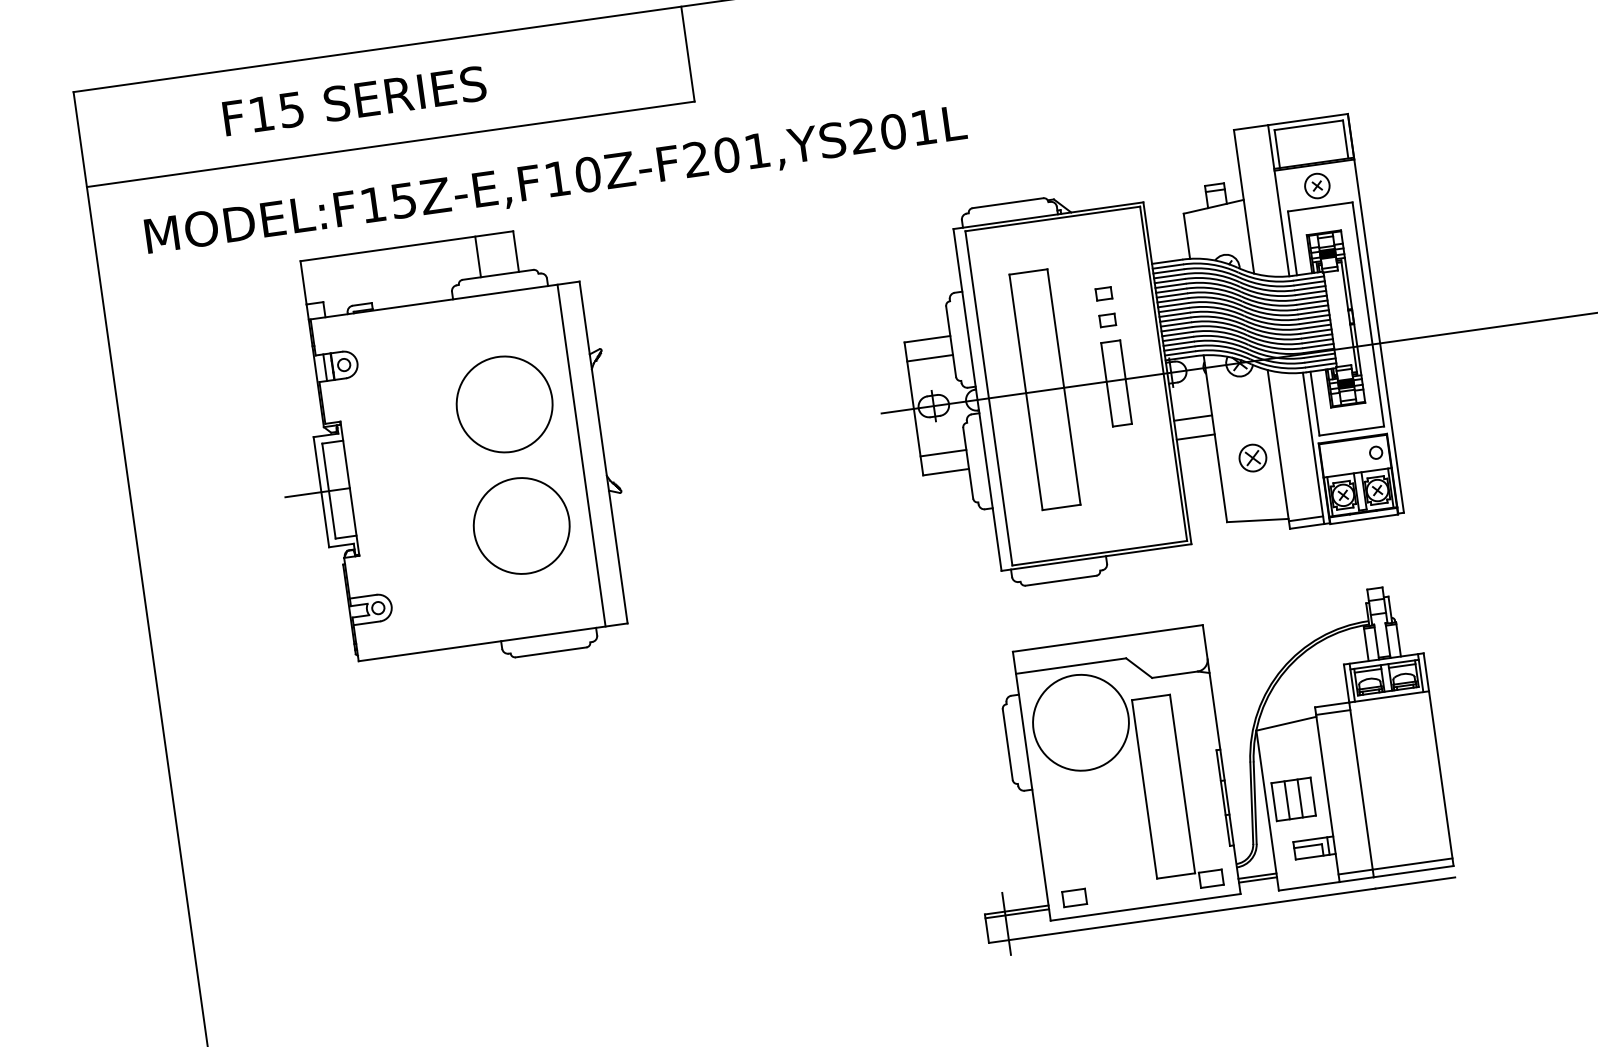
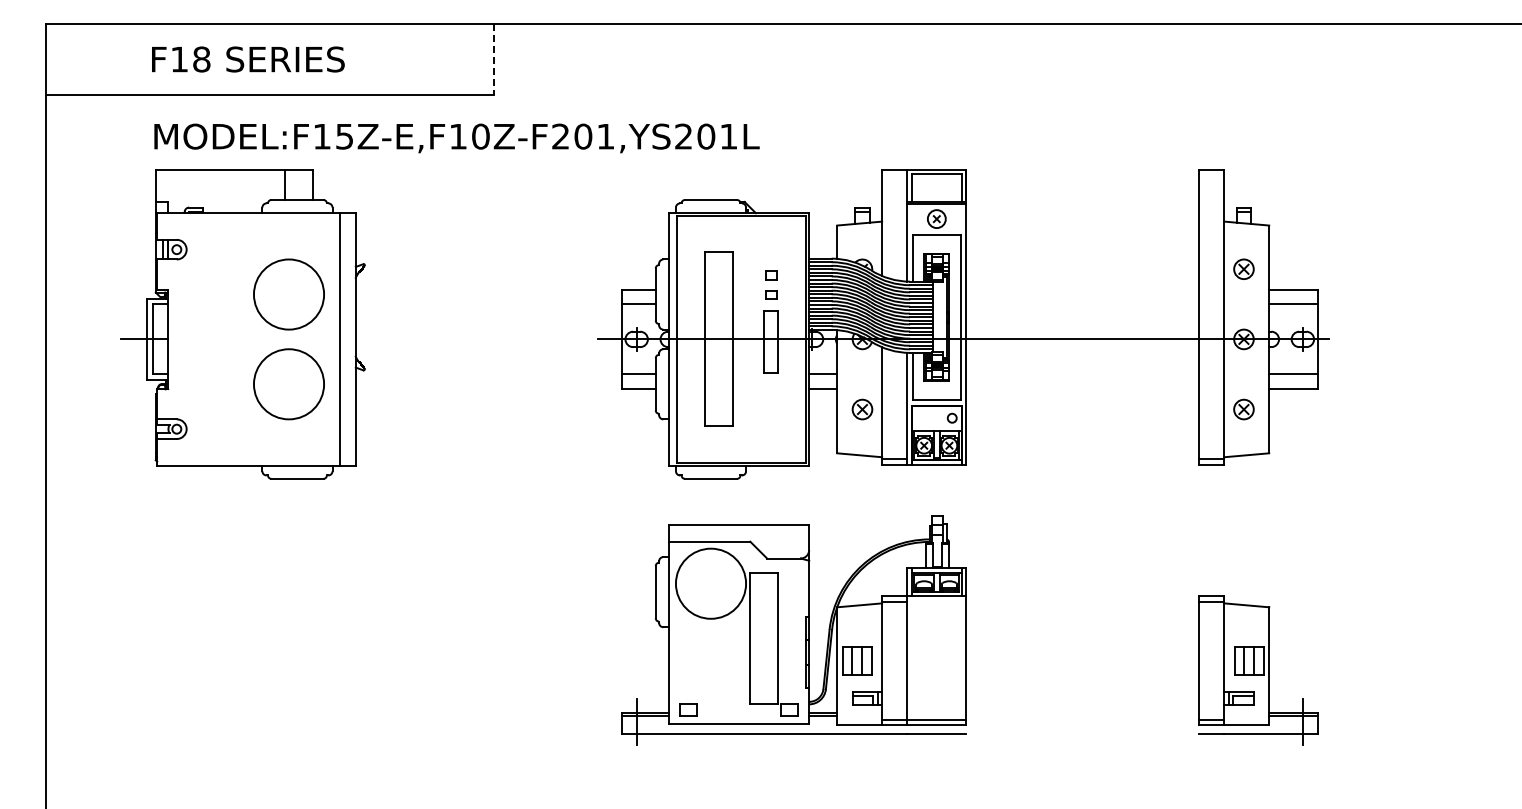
line: (688, 55) -> (494, 60), solid -> dashed
text: (291, 109) -> (201, 59), F15 -> F18
text: (555, 181) -> (456, 138), moved
part: (447, 453) -> (242, 324), moved

